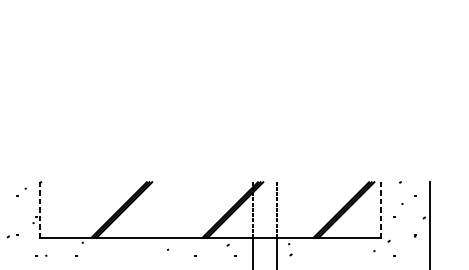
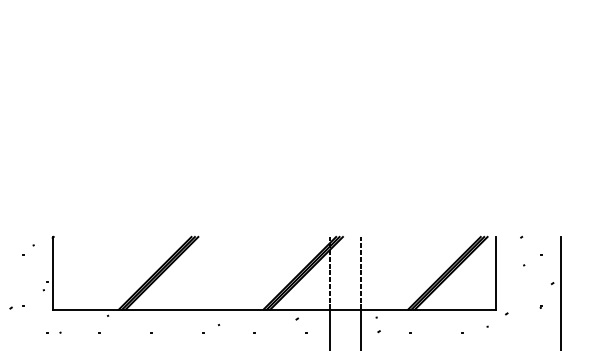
line: (40, 209) -> (52, 272), dashed -> solid
line: (380, 209) -> (495, 272), dashed -> solid

